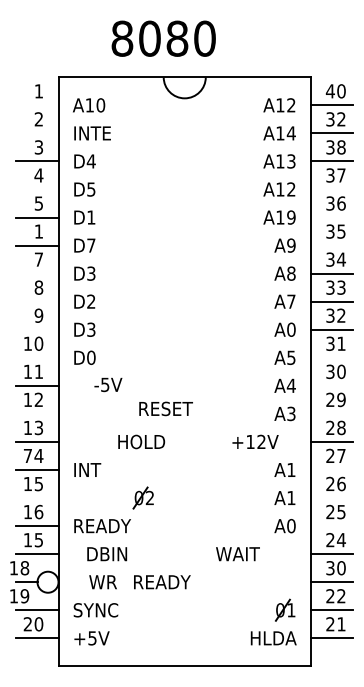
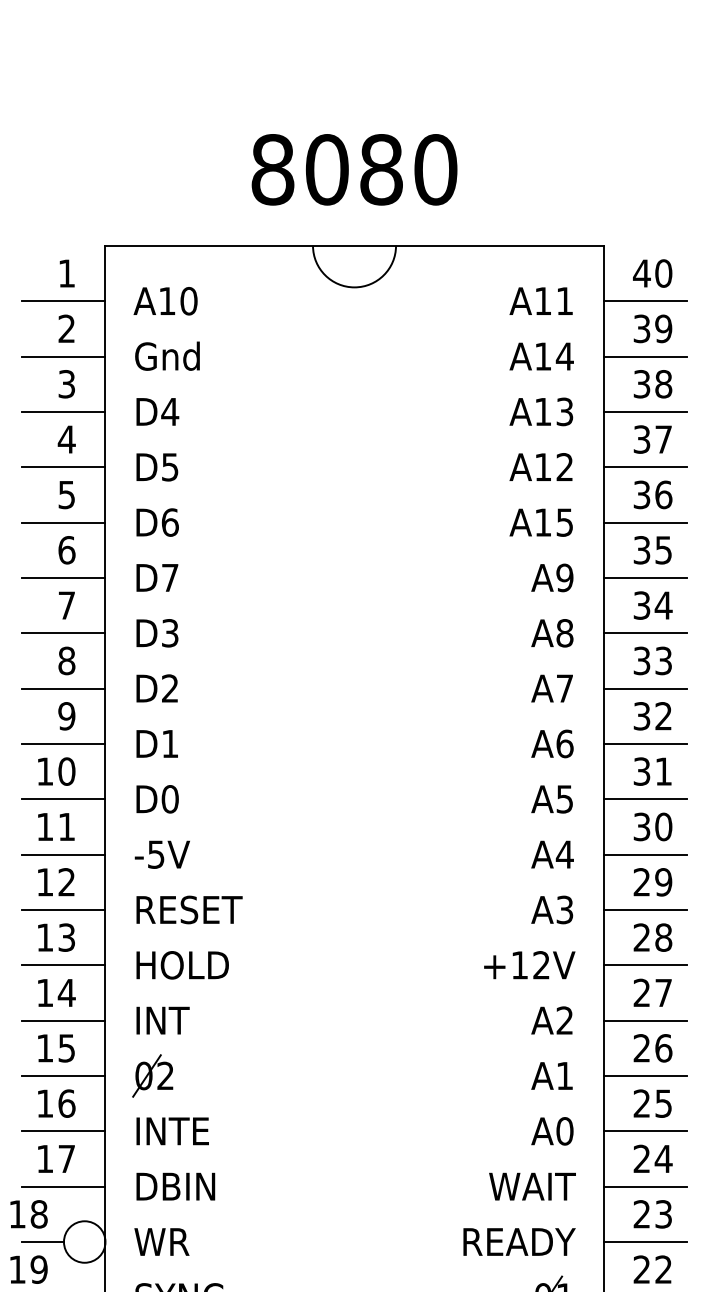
text: (163, 38) -> (354, 169), moved
line: (37, 105) -> (63, 301), added
text: (291, 105) -> (565, 301), A12 -> A11
text: (341, 119) -> (663, 329), 32 -> 39
text: (91, 132) -> (170, 354), INTE -> Gnd
line: (37, 133) -> (63, 356), added
line: (37, 189) -> (63, 467), added
line: (331, 189) -> (644, 467), added
text: (91, 217) -> (170, 522), D1 -> D6
text: (291, 217) -> (565, 522), A19 -> A15
line: (331, 217) -> (644, 522), added
text: (38, 231) -> (65, 550), 1 -> 6
line: (331, 245) -> (644, 577), added
line: (37, 273) -> (63, 632), added
line: (37, 301) -> (63, 688), added
line: (37, 329) -> (63, 743), added
text: (91, 329) -> (170, 743), D3 -> D1
text: (291, 329) -> (565, 743), A0 -> A6
line: (37, 357) -> (63, 798), added
line: (331, 357) -> (644, 798), added
text: (108, 384) -> (162, 853), moved
line: (331, 385) -> (644, 853), added
text: (165, 408) -> (188, 909), moved
line: (37, 413) -> (63, 909), added
line: (331, 413) -> (644, 909), added
text: (141, 441) -> (182, 964), moved
text: (255, 441) -> (529, 964), moved
text: (27, 455) -> (44, 991), 74 -> 14
text: (291, 469) -> (565, 1019), A1 -> A2
line: (331, 470) -> (644, 1021), added
part: (142, 497) -> (150, 1074), moved
line: (37, 498) -> (63, 1076), added
line: (331, 498) -> (644, 1076), added
text: (103, 526) -> (194, 1132), READY -> INTE
line: (331, 526) -> (644, 1132), added
text: (38, 540) -> (65, 1159), 15 -> 17
text: (107, 554) -> (176, 1187), moved
text: (237, 554) -> (531, 1187), moved
text: (335, 568) -> (651, 1214), 30 -> 23
text: (102, 582) -> (160, 1242), moved
text: (162, 582) -> (519, 1242), moved

